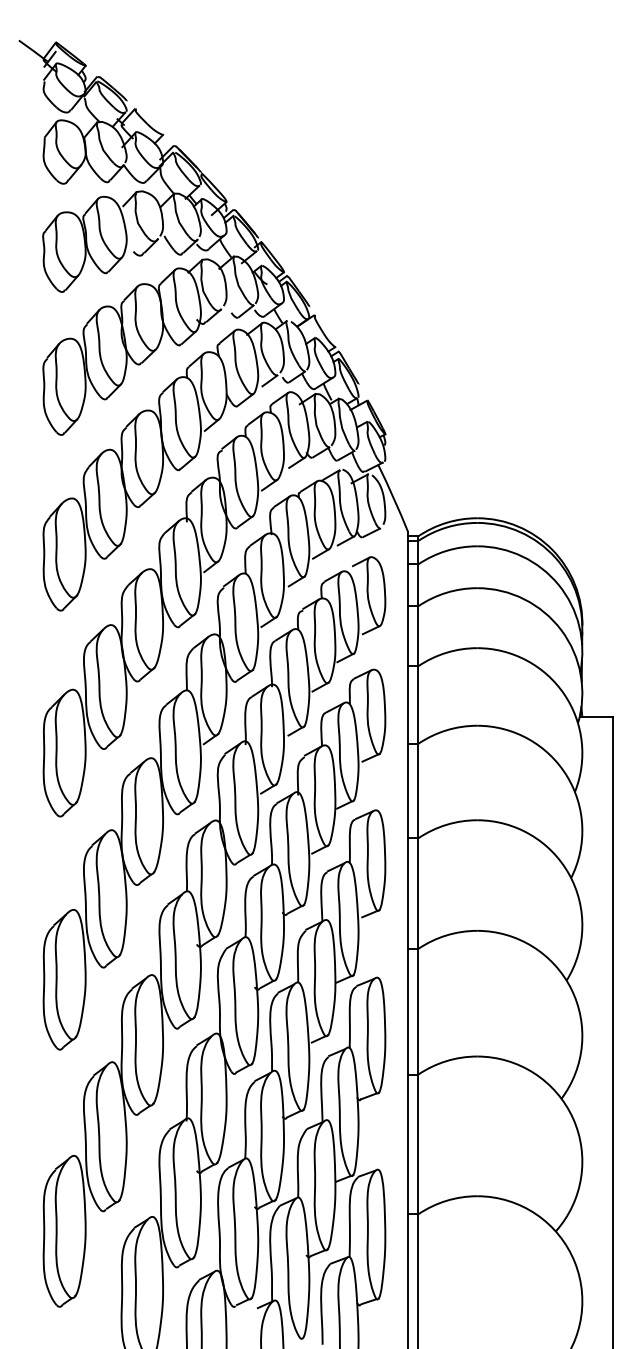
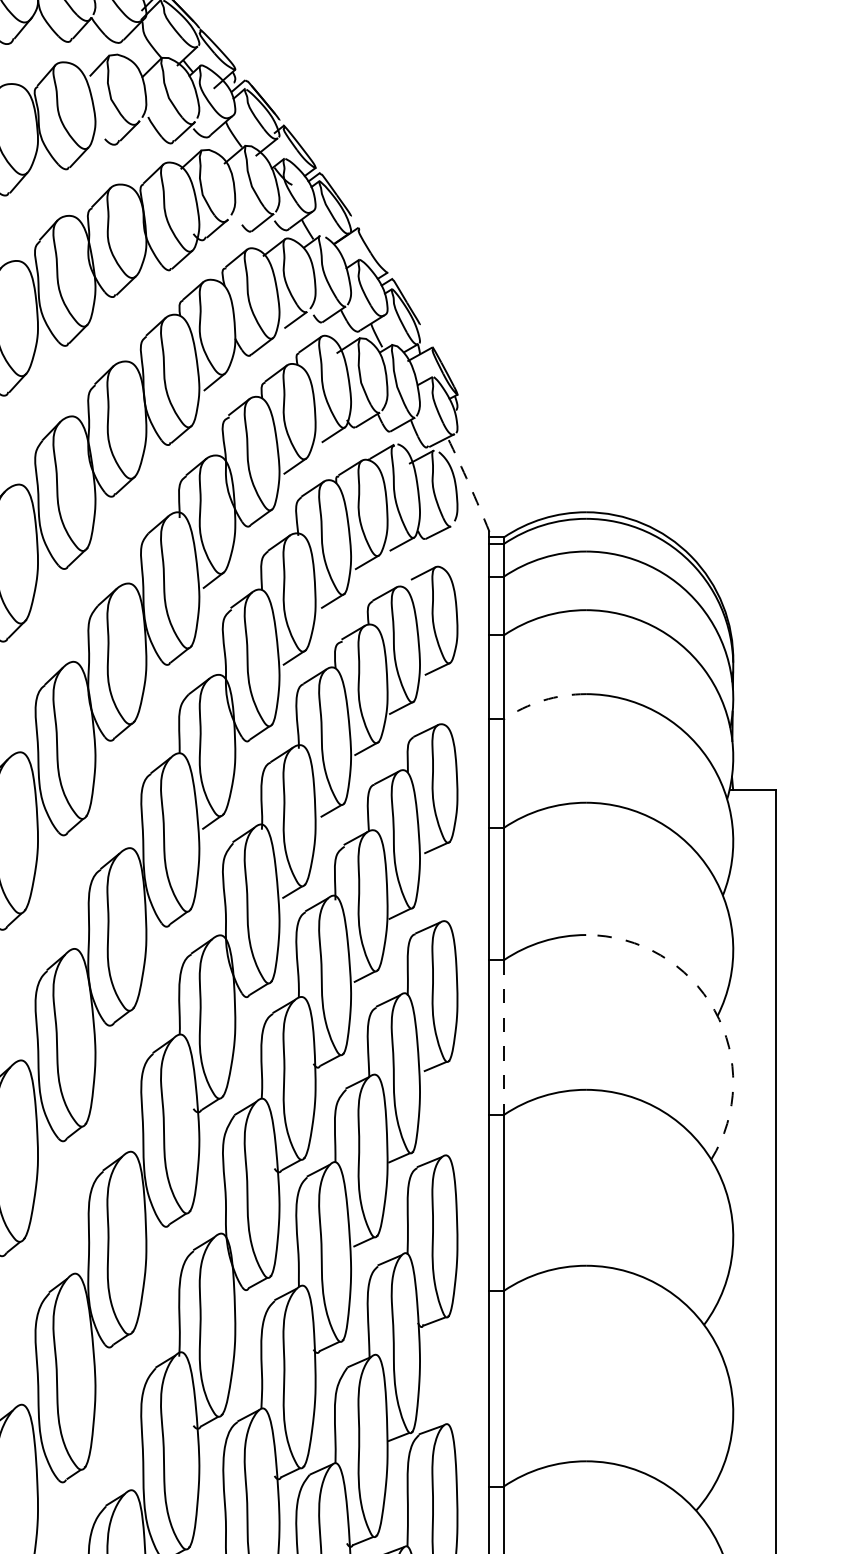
arc: (393, 498) -> (468, 484), solid -> dashed
arc: (446, 652) -> (543, 700), solid -> dashed
arc: (569, 874) -> (715, 1010), solid -> dashed
line: (418, 894) -> (503, 1038), solid -> dashed

